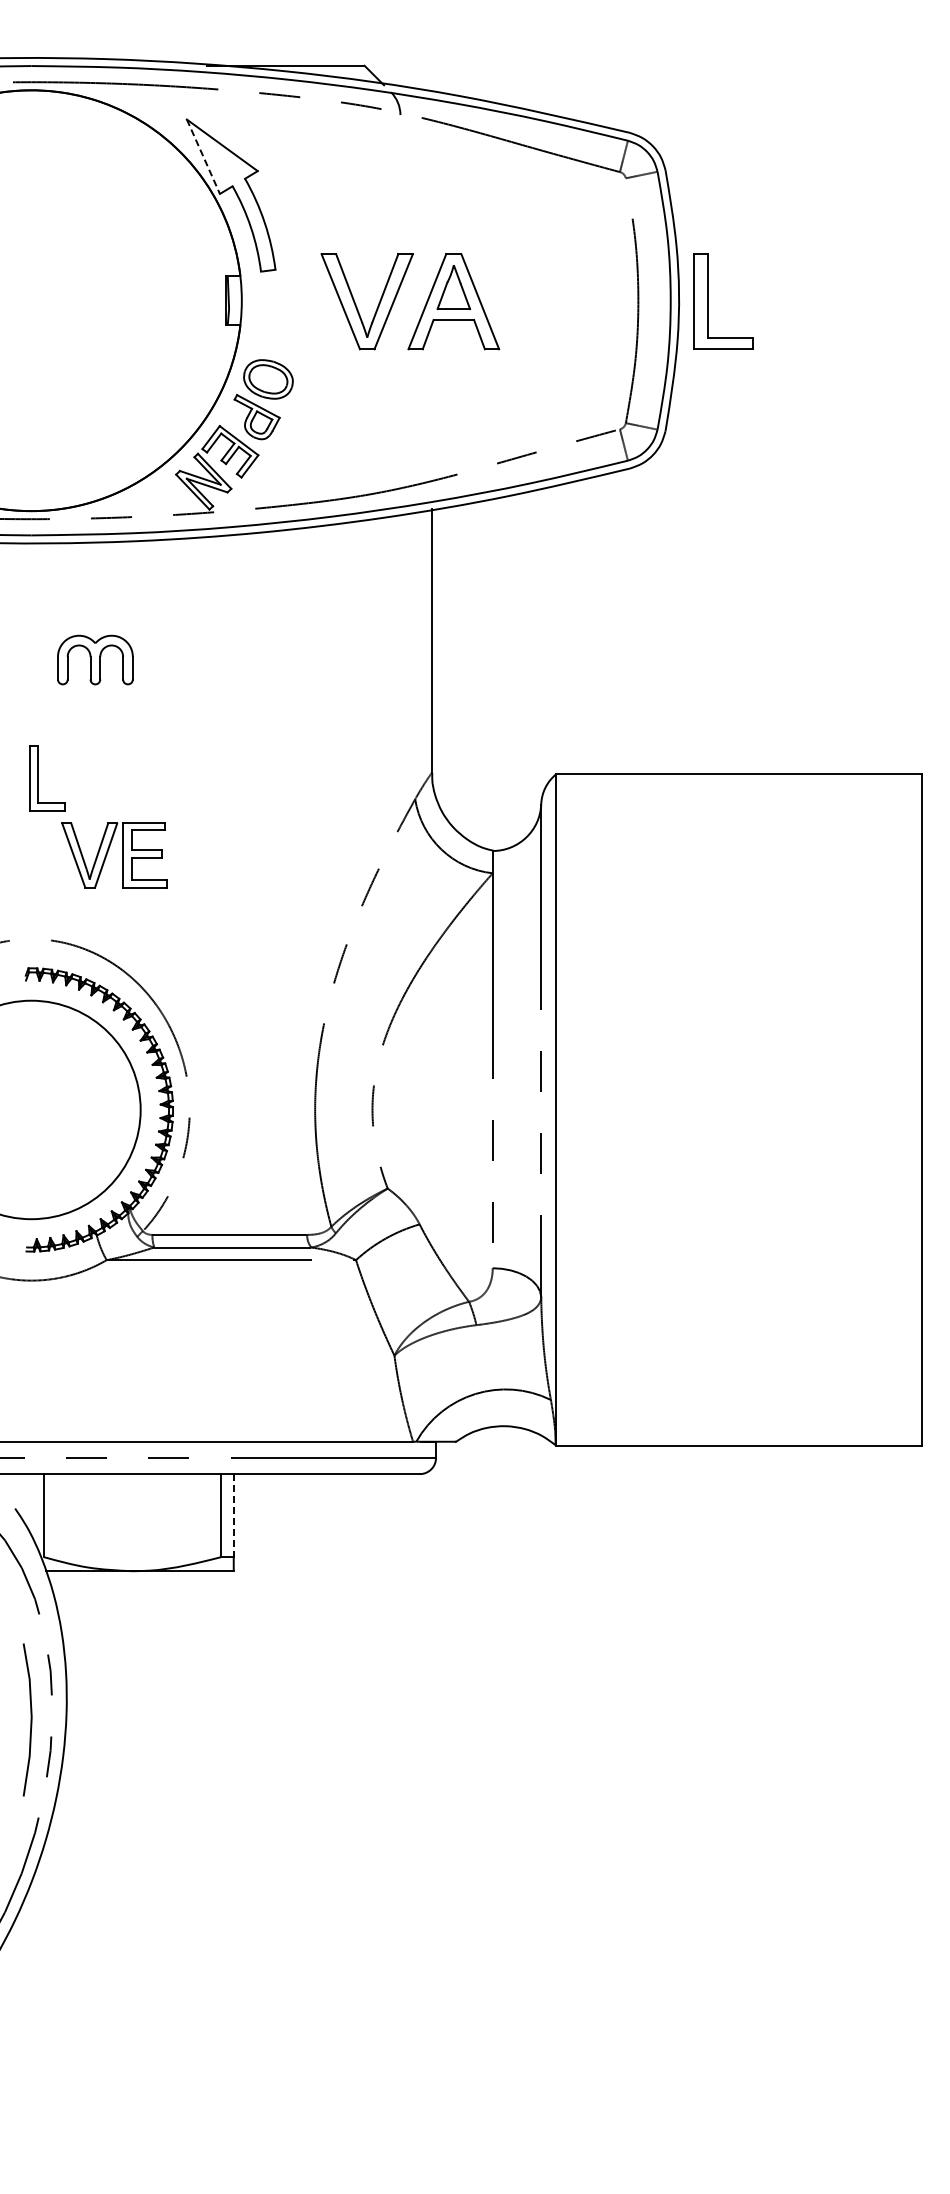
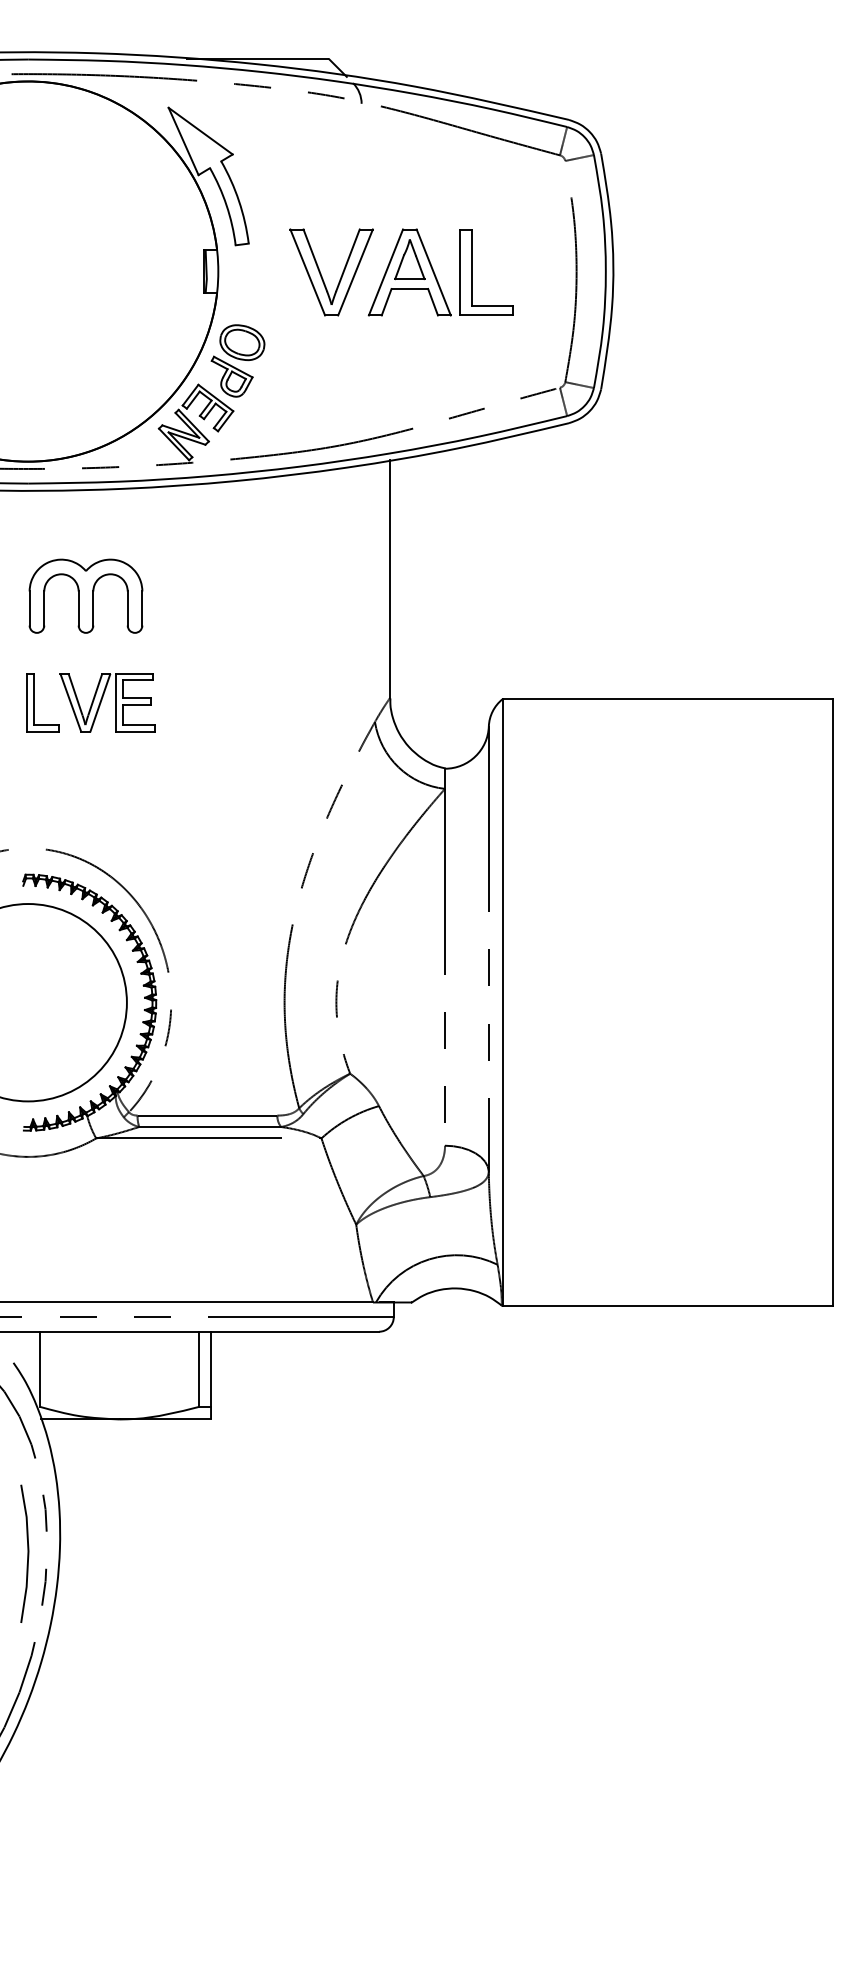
line: (203, 156) -> (183, 141), dashed -> solid
part: (708, 301) -> (472, 272), moved
part: (95, 659) -> (86, 595), size x1.67
part: (108, 852) -> (102, 700), moved
line: (233, 1515) -> (210, 1369), dashed -> solid

